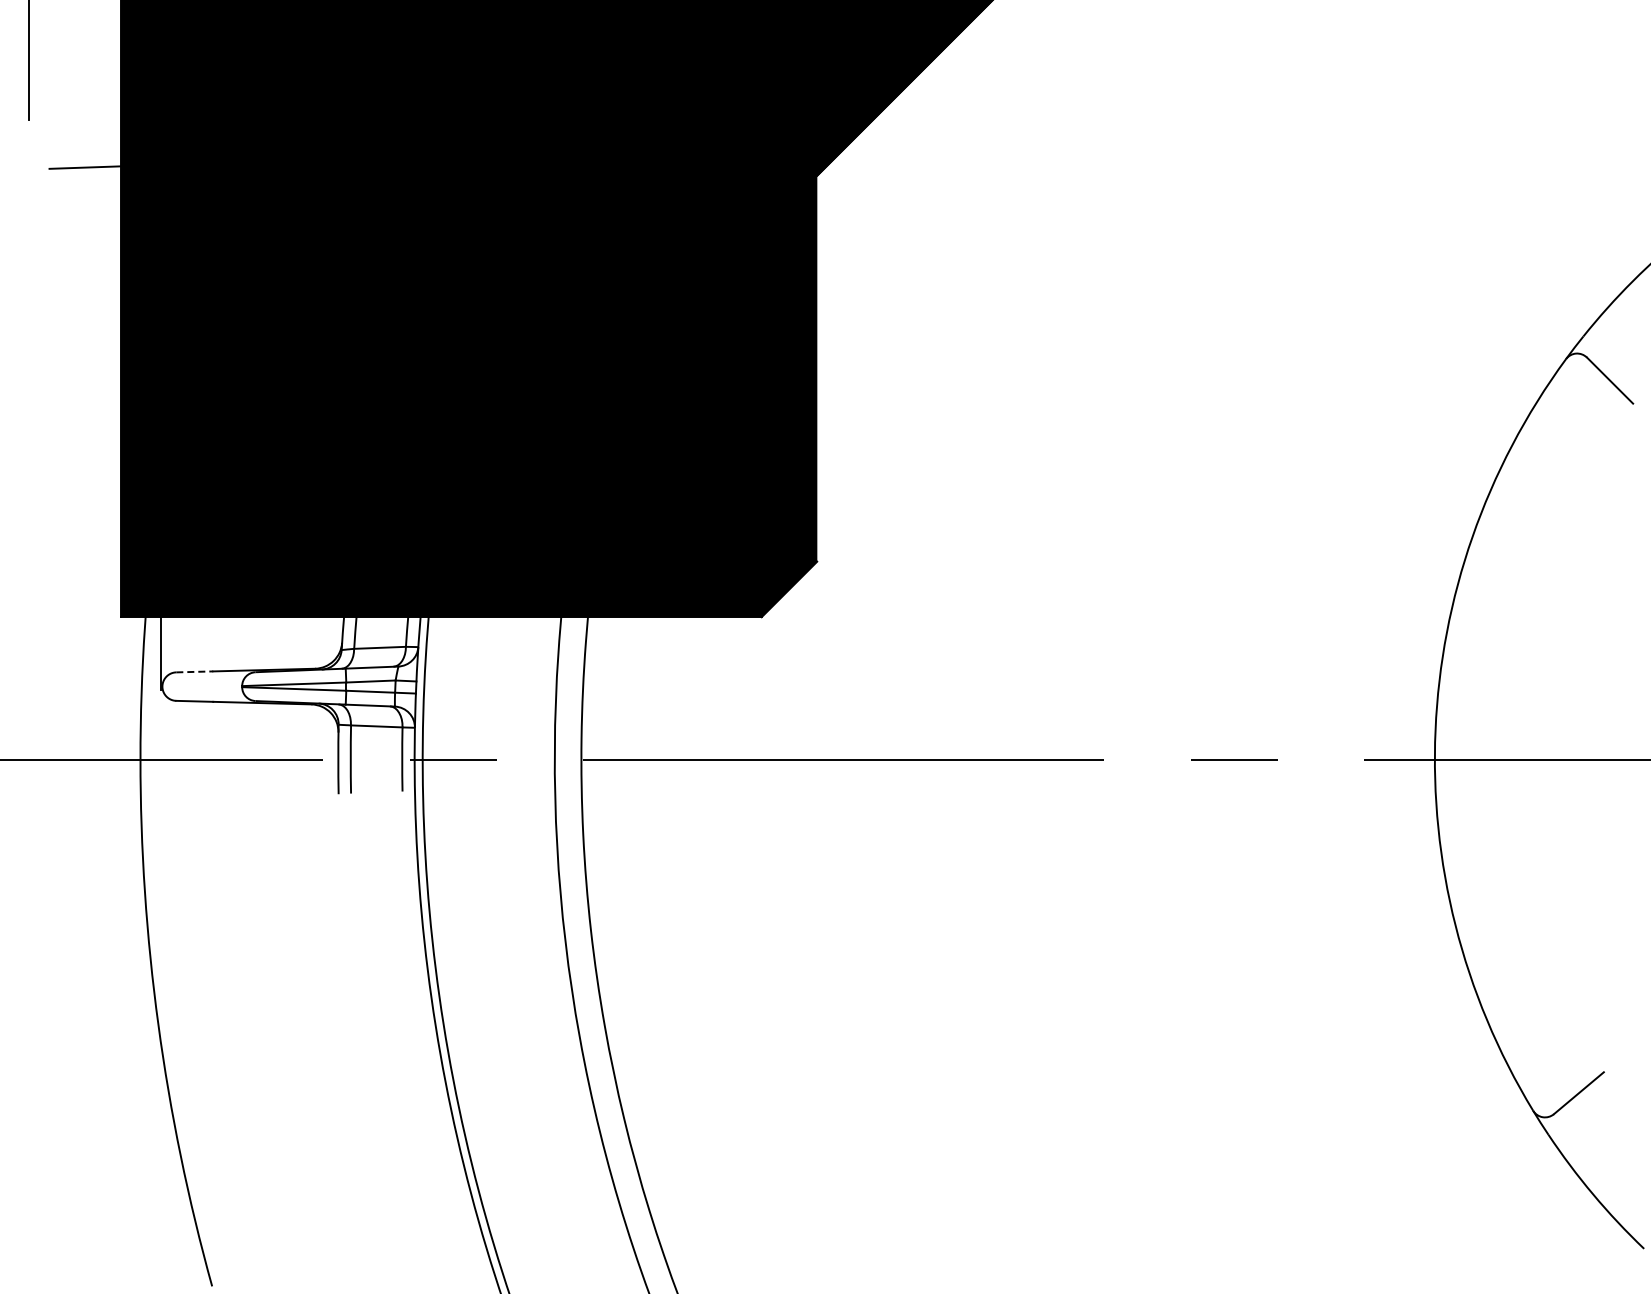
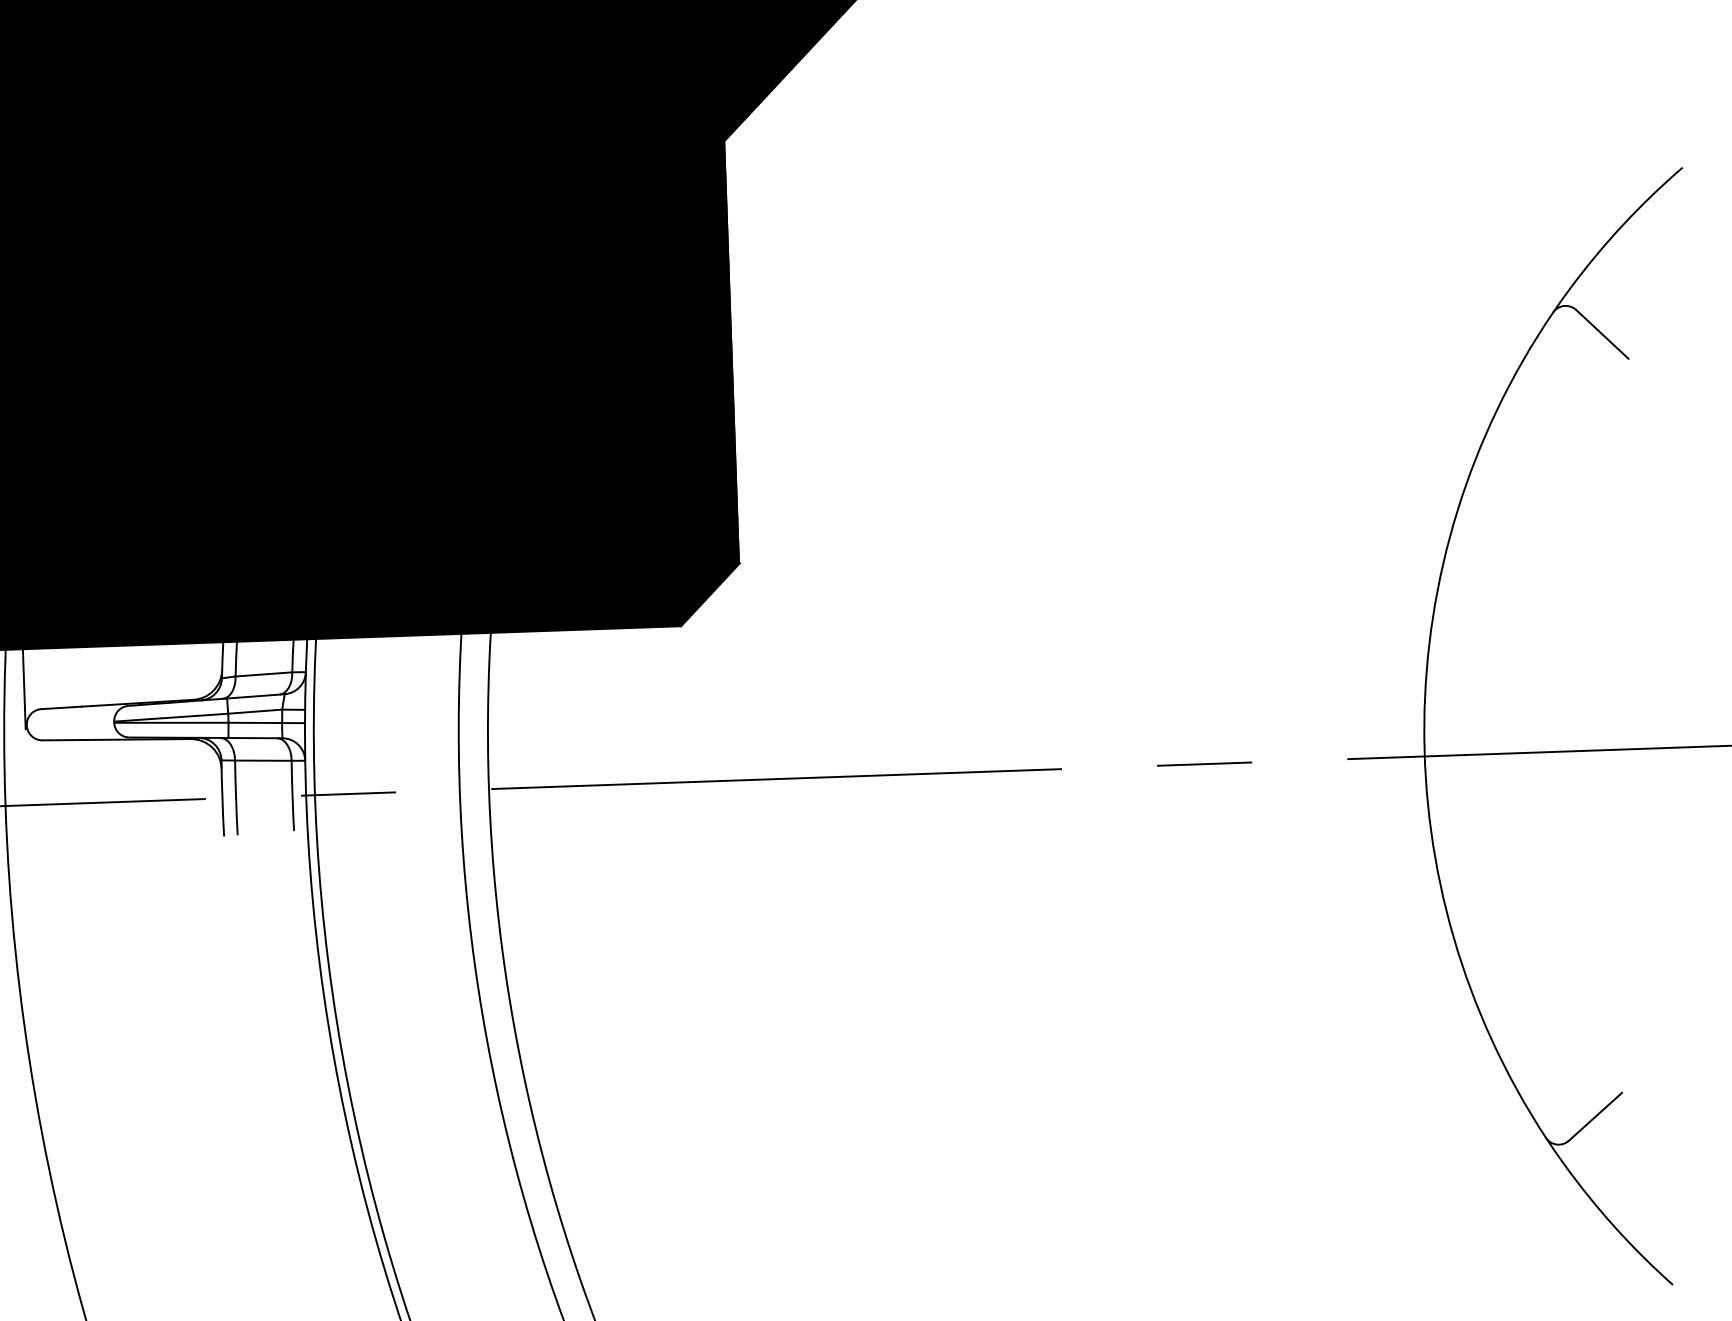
line: (195, 671) -> (62, 707), dashed -> solid

